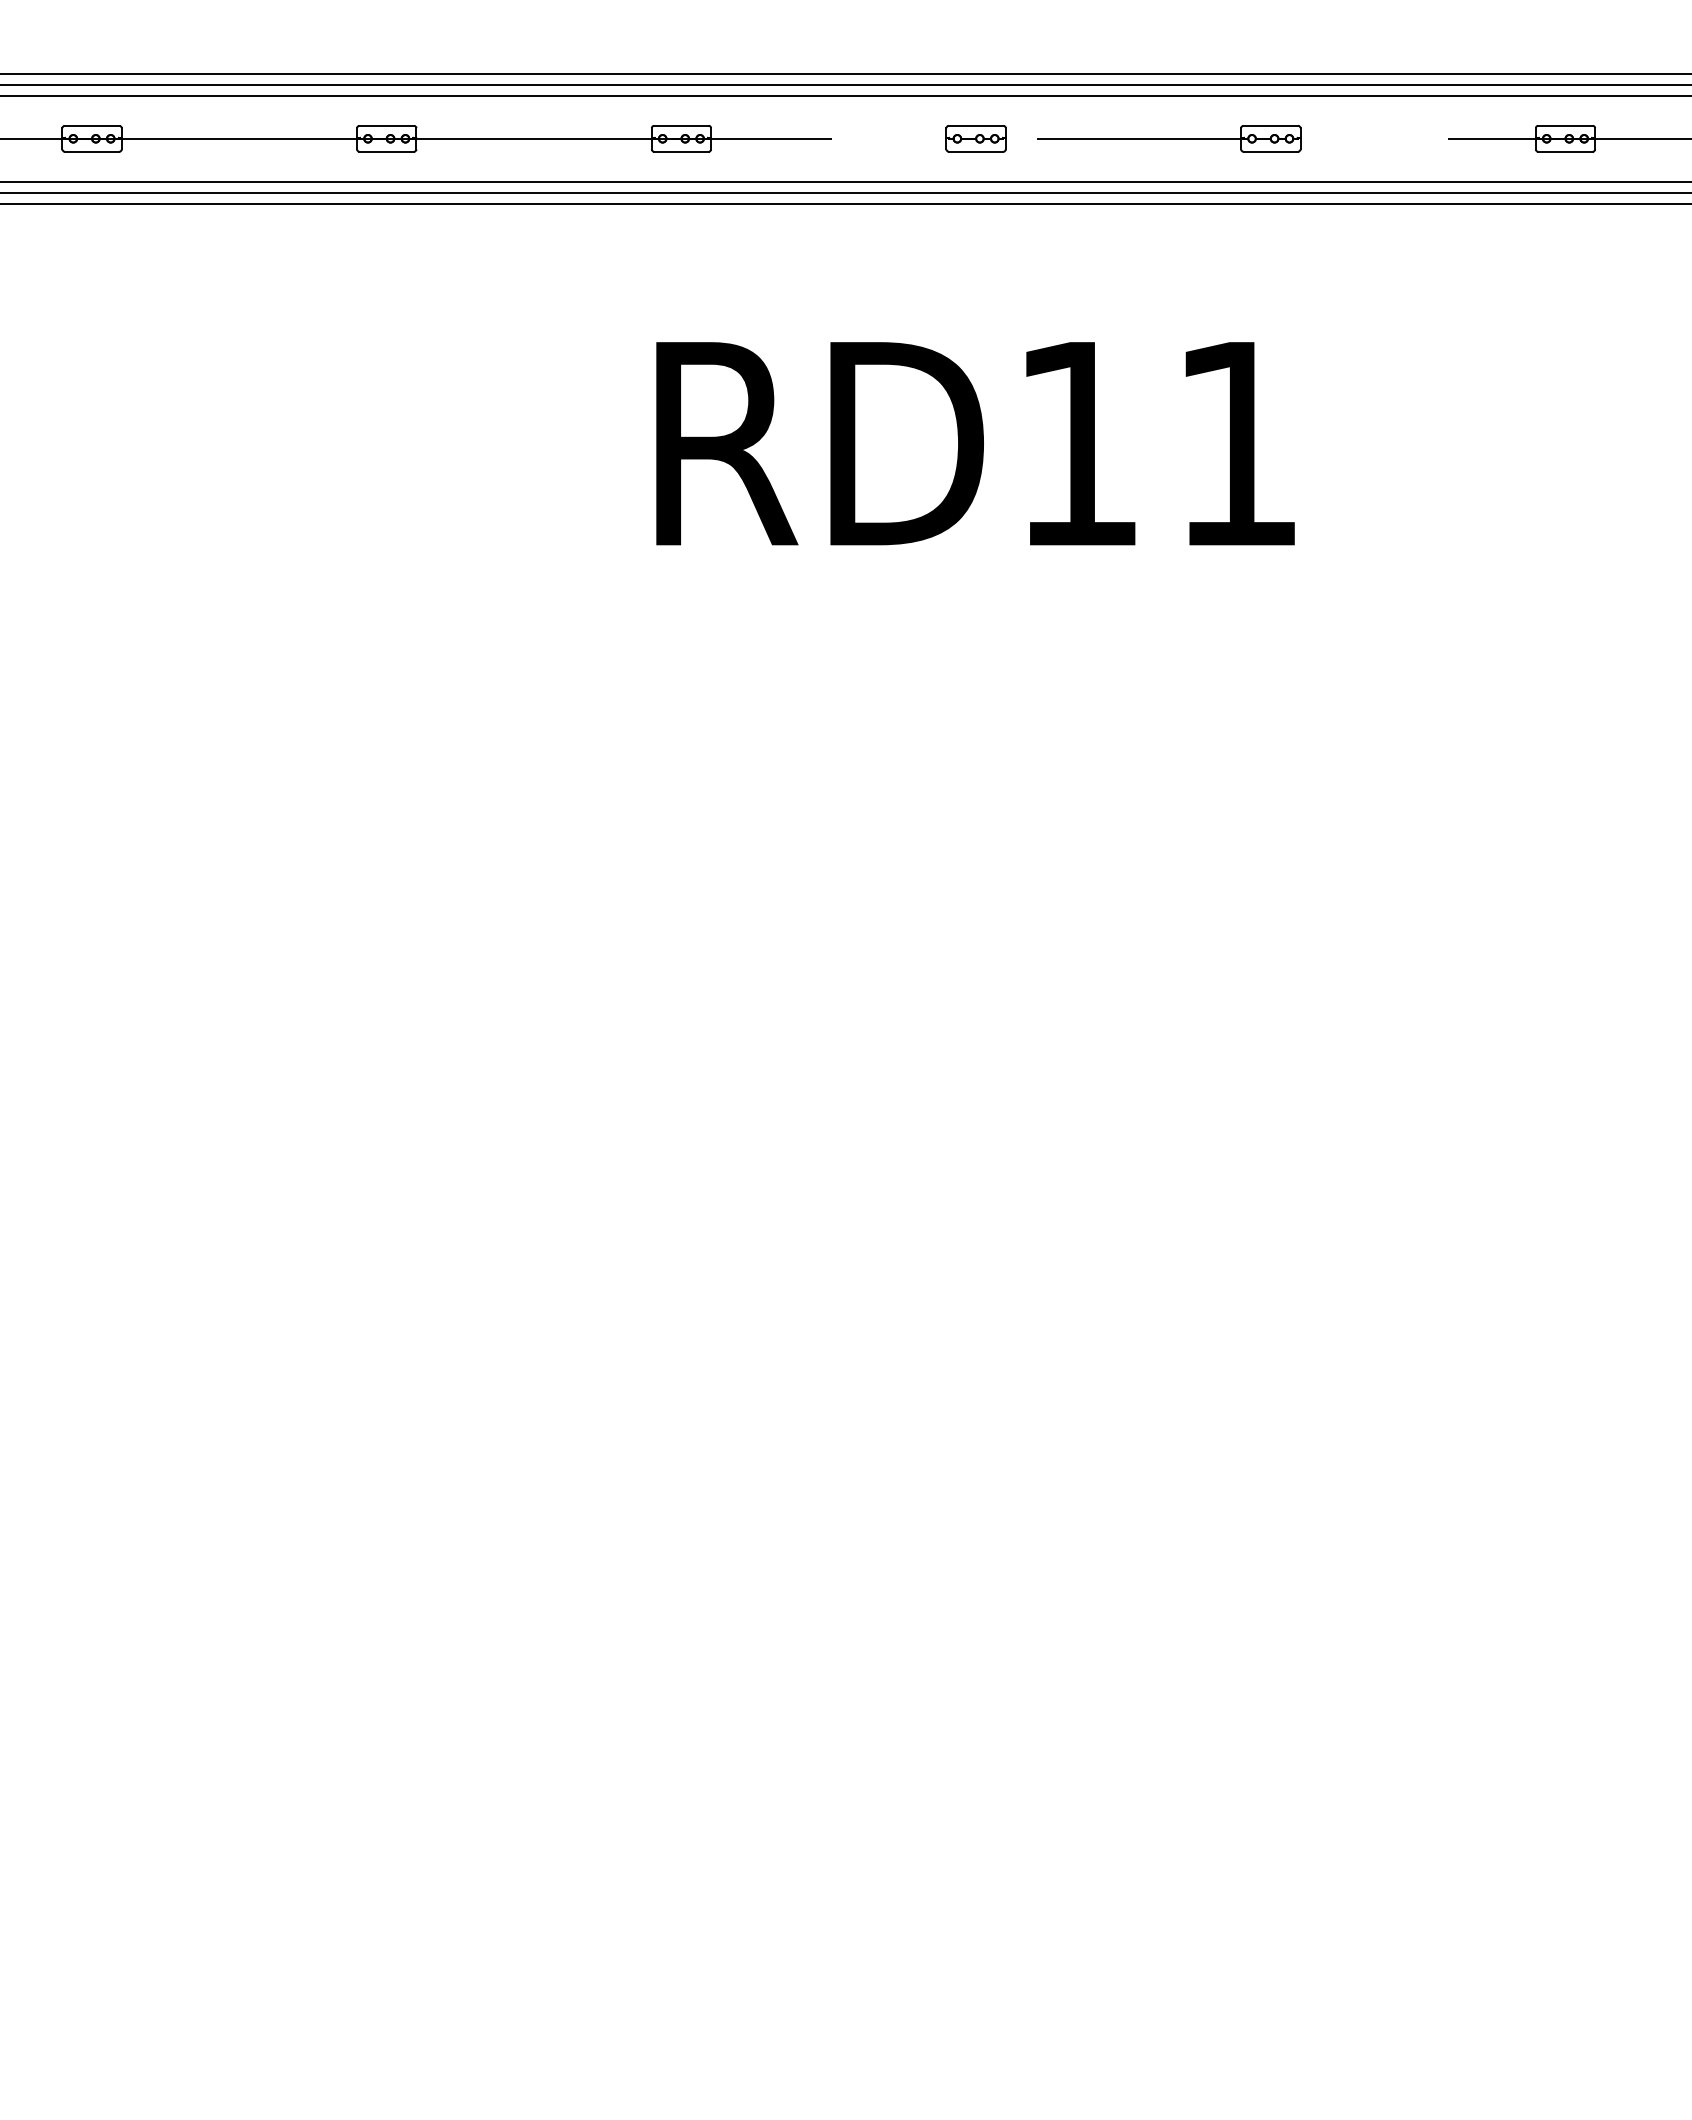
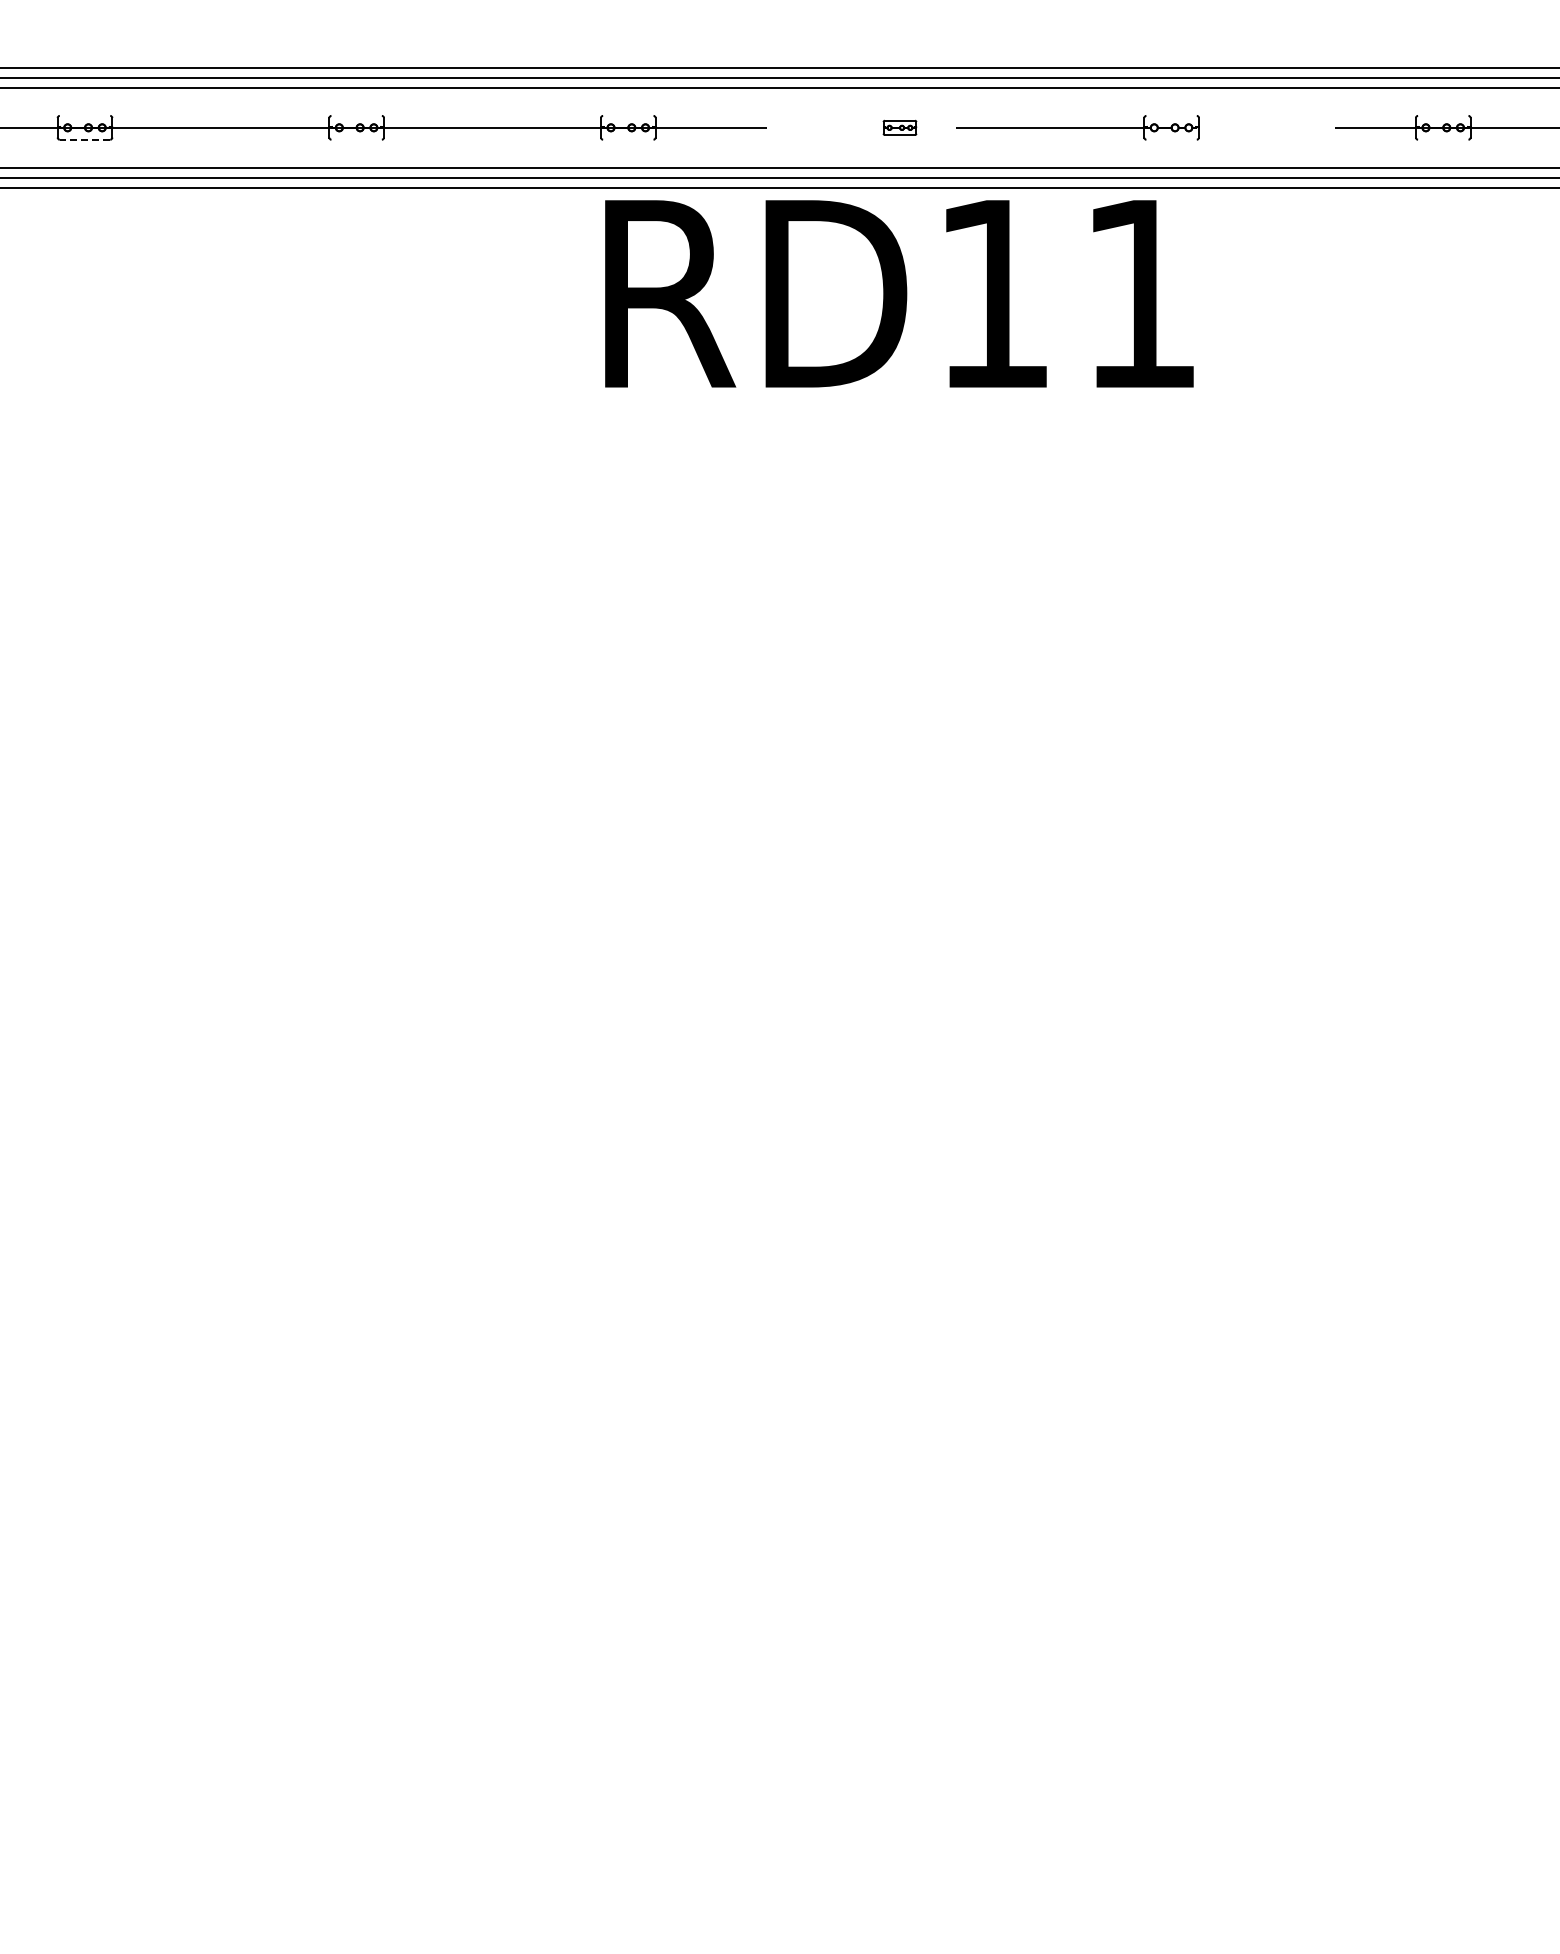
line: (91, 125) -> (84, 115), removed
line: (386, 125) -> (356, 115), removed
line: (681, 125) -> (628, 115), removed
line: (1270, 125) -> (1171, 115), removed
line: (1565, 125) -> (1443, 115), removed
part: (975, 138) -> (899, 127), size x0.6
line: (91, 151) -> (84, 139), solid -> dashed
line: (386, 151) -> (356, 139), removed
line: (681, 151) -> (628, 139), removed
line: (1270, 151) -> (1171, 139), removed
line: (1565, 151) -> (1443, 139), removed
text: (975, 443) -> (899, 293), moved

